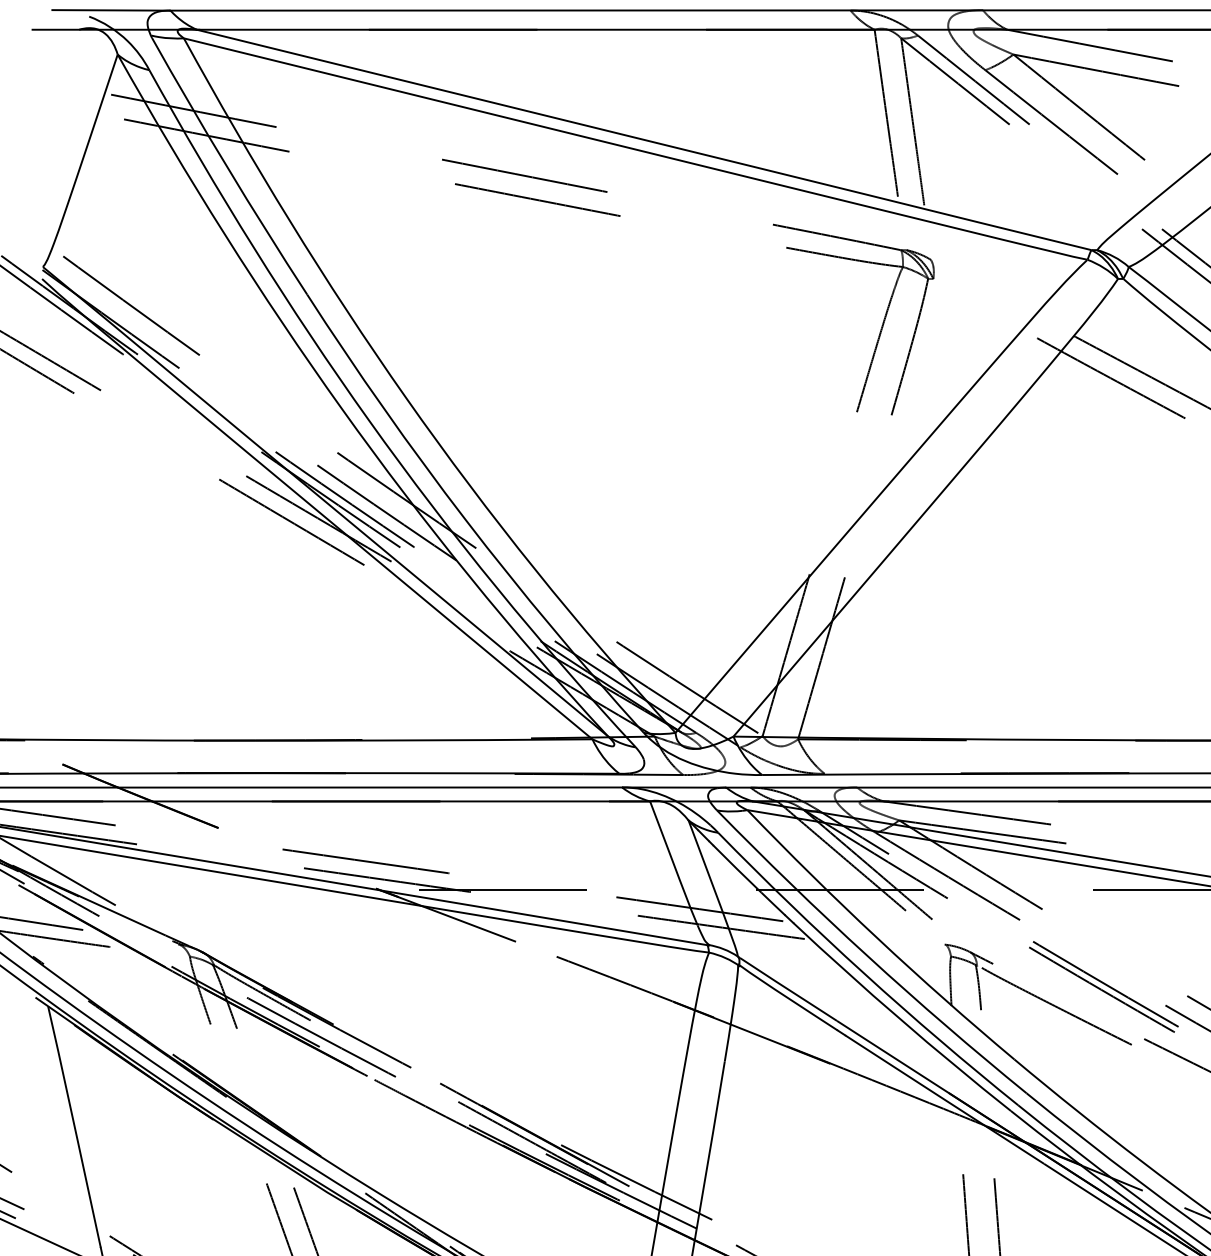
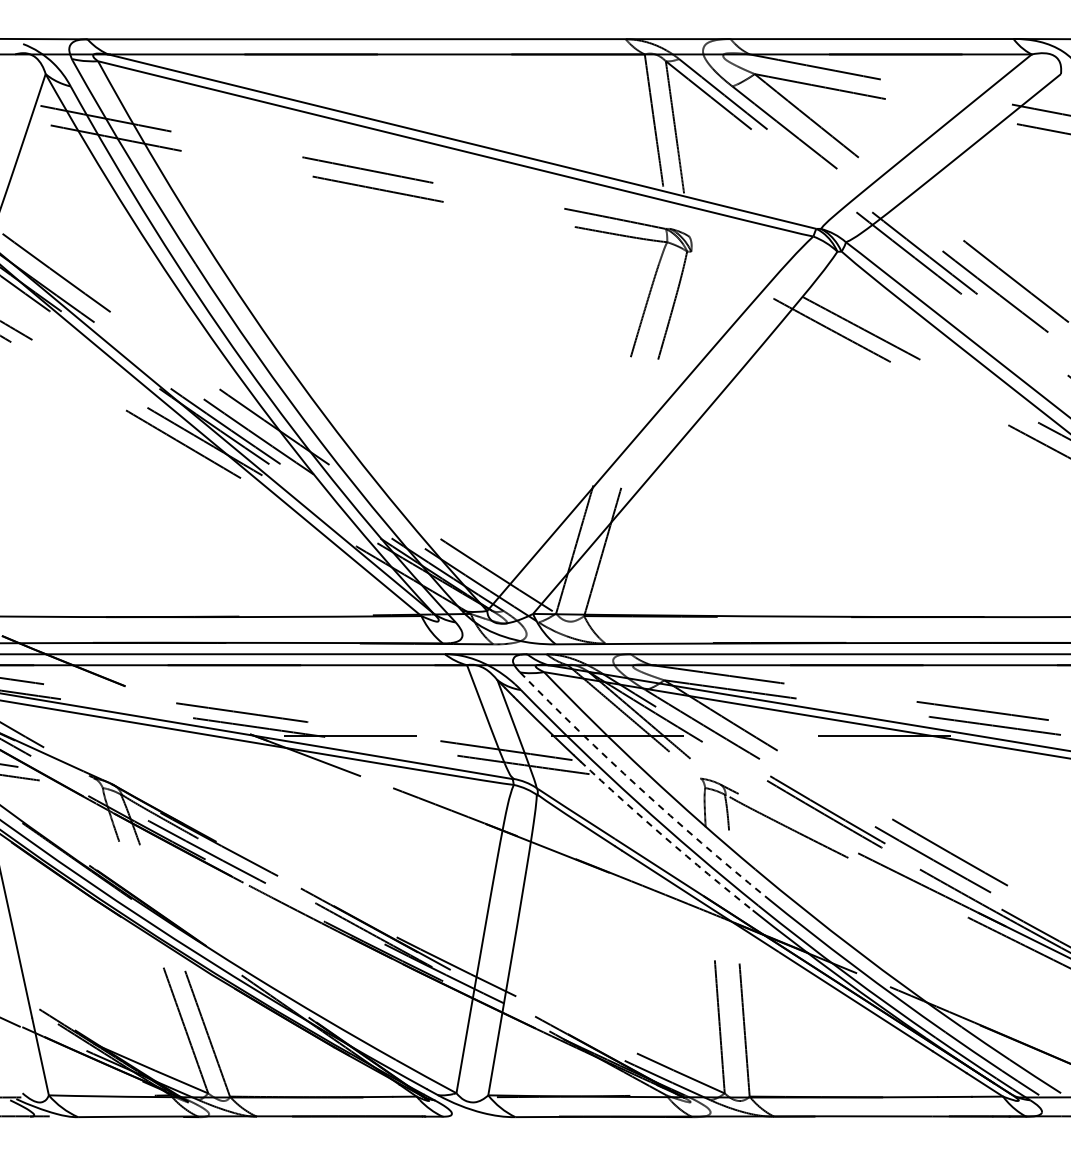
arc: (867, 955) -> (639, 787), solid -> dashed
arc: (900, 1019) -> (665, 837), solid -> dashed

